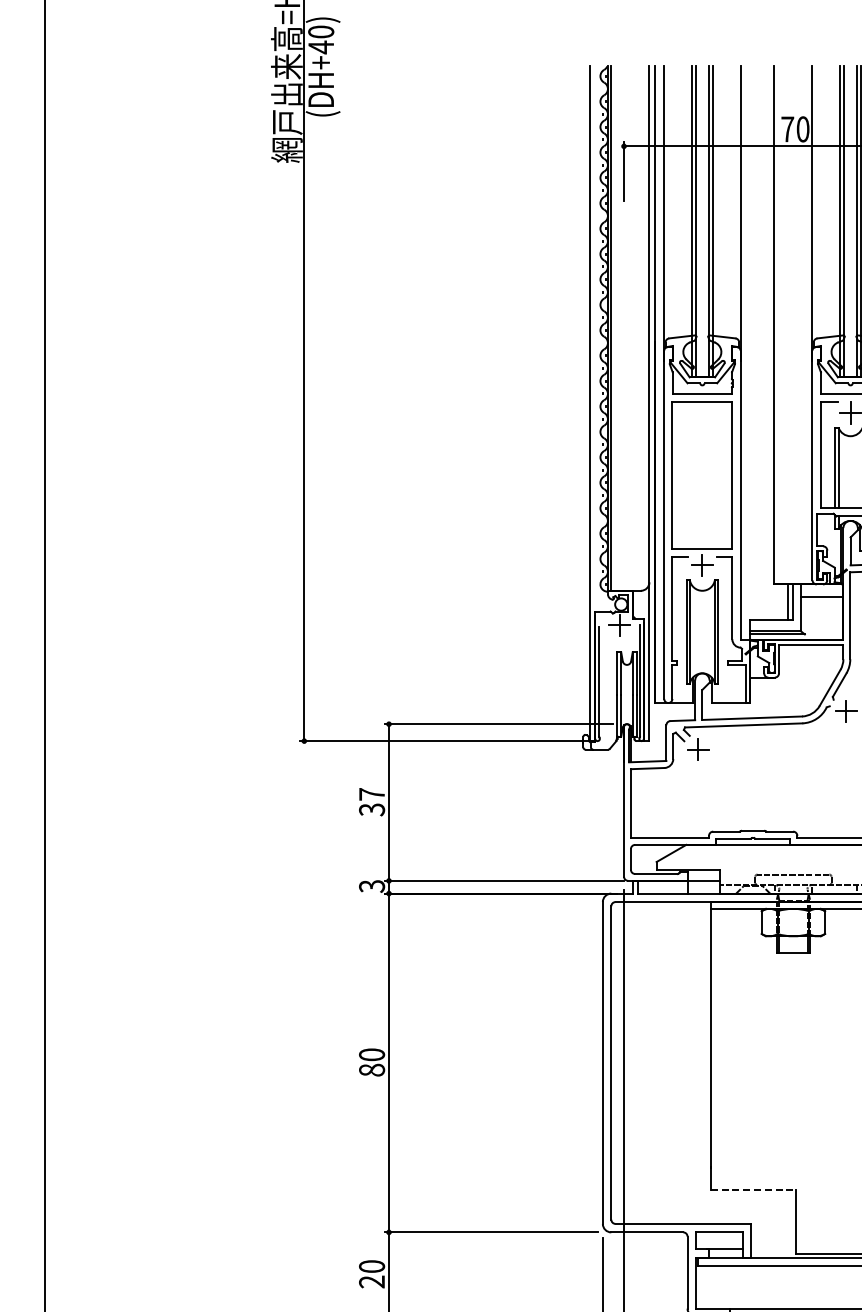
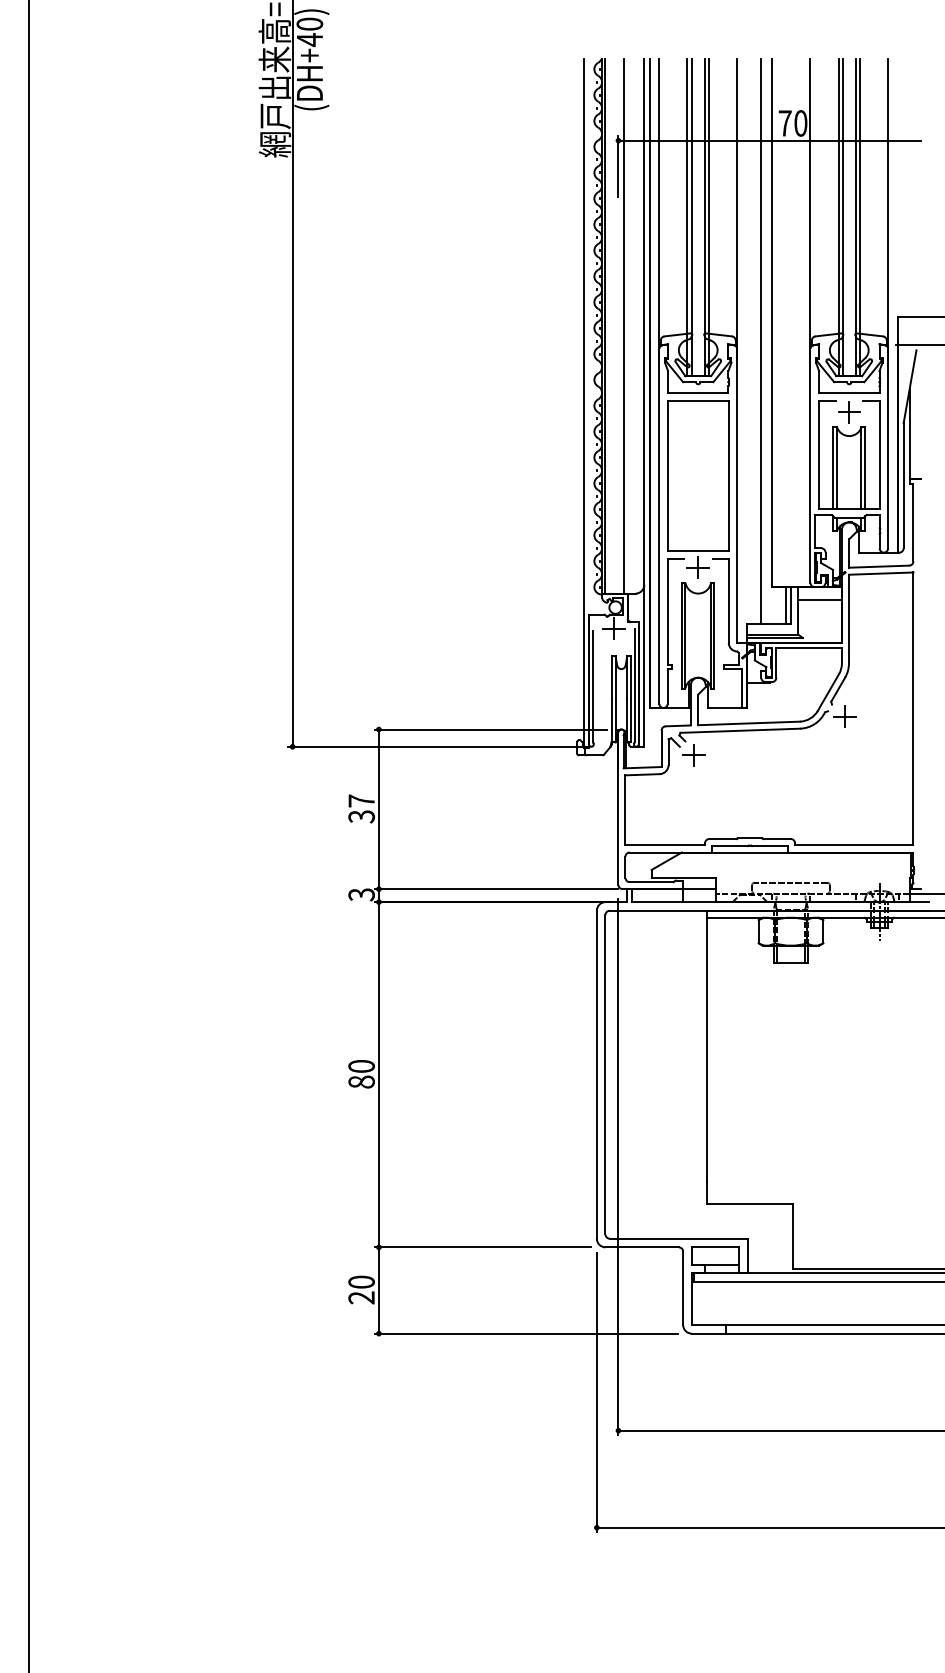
line: (629, 328) -> (623, 326), added
line: (763, 343) -> (760, 341), added
line: (753, 1190) -> (750, 1204), dashed -> solid

